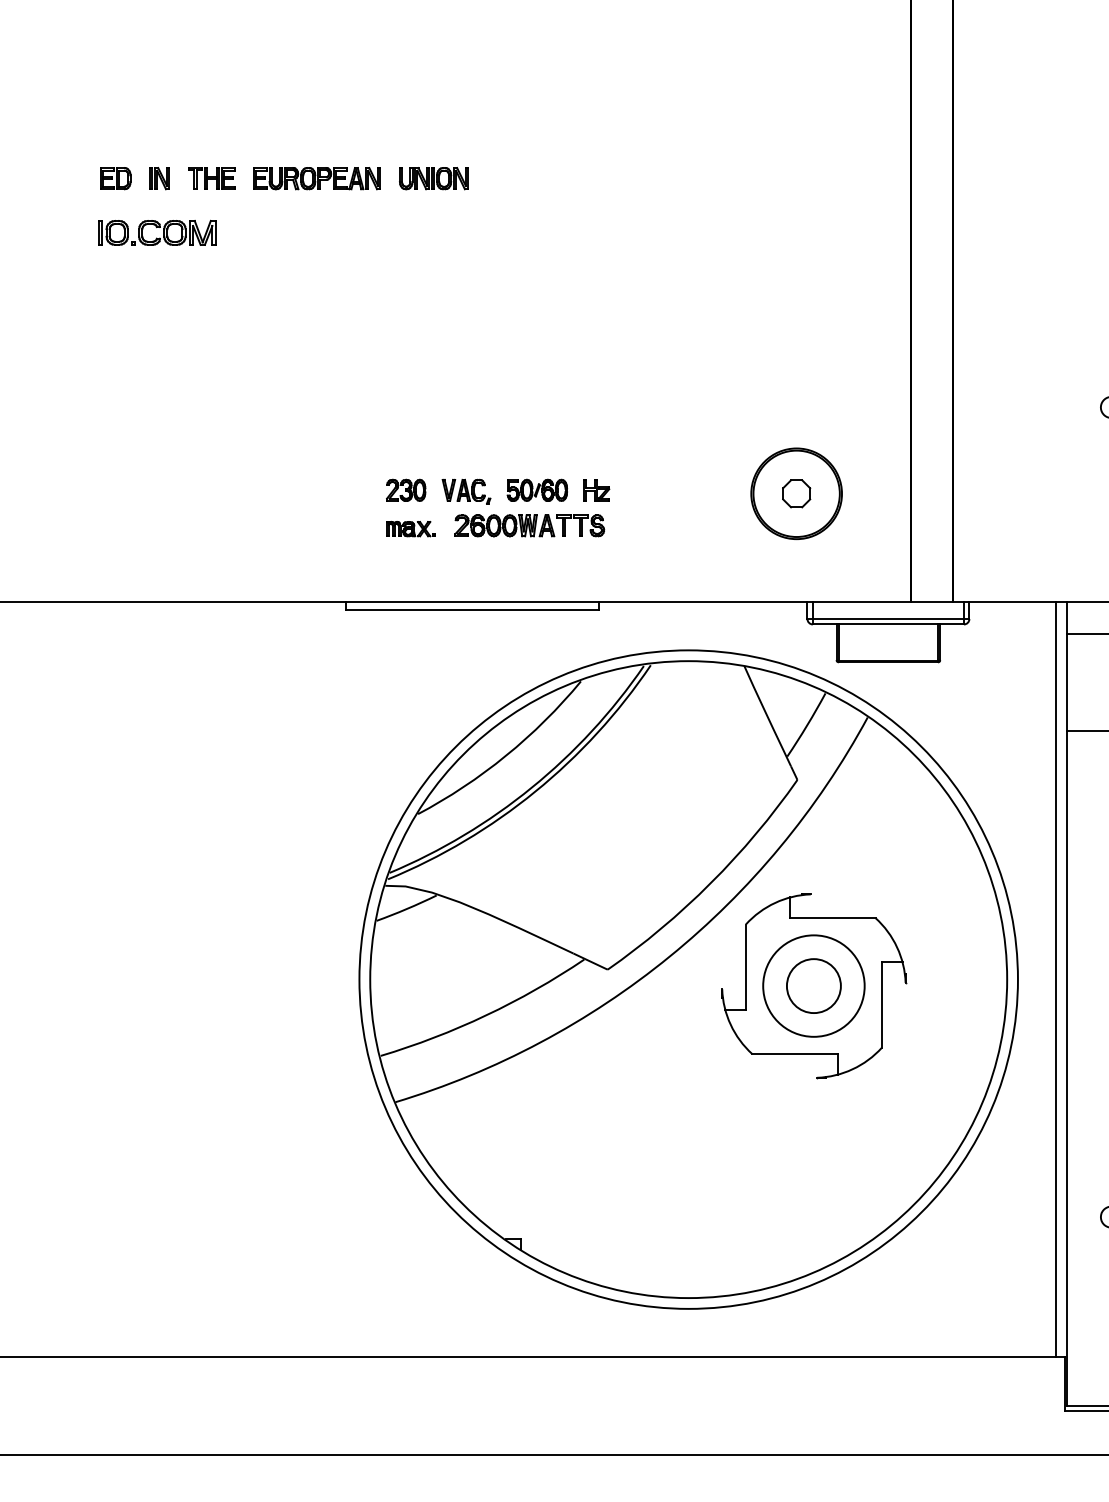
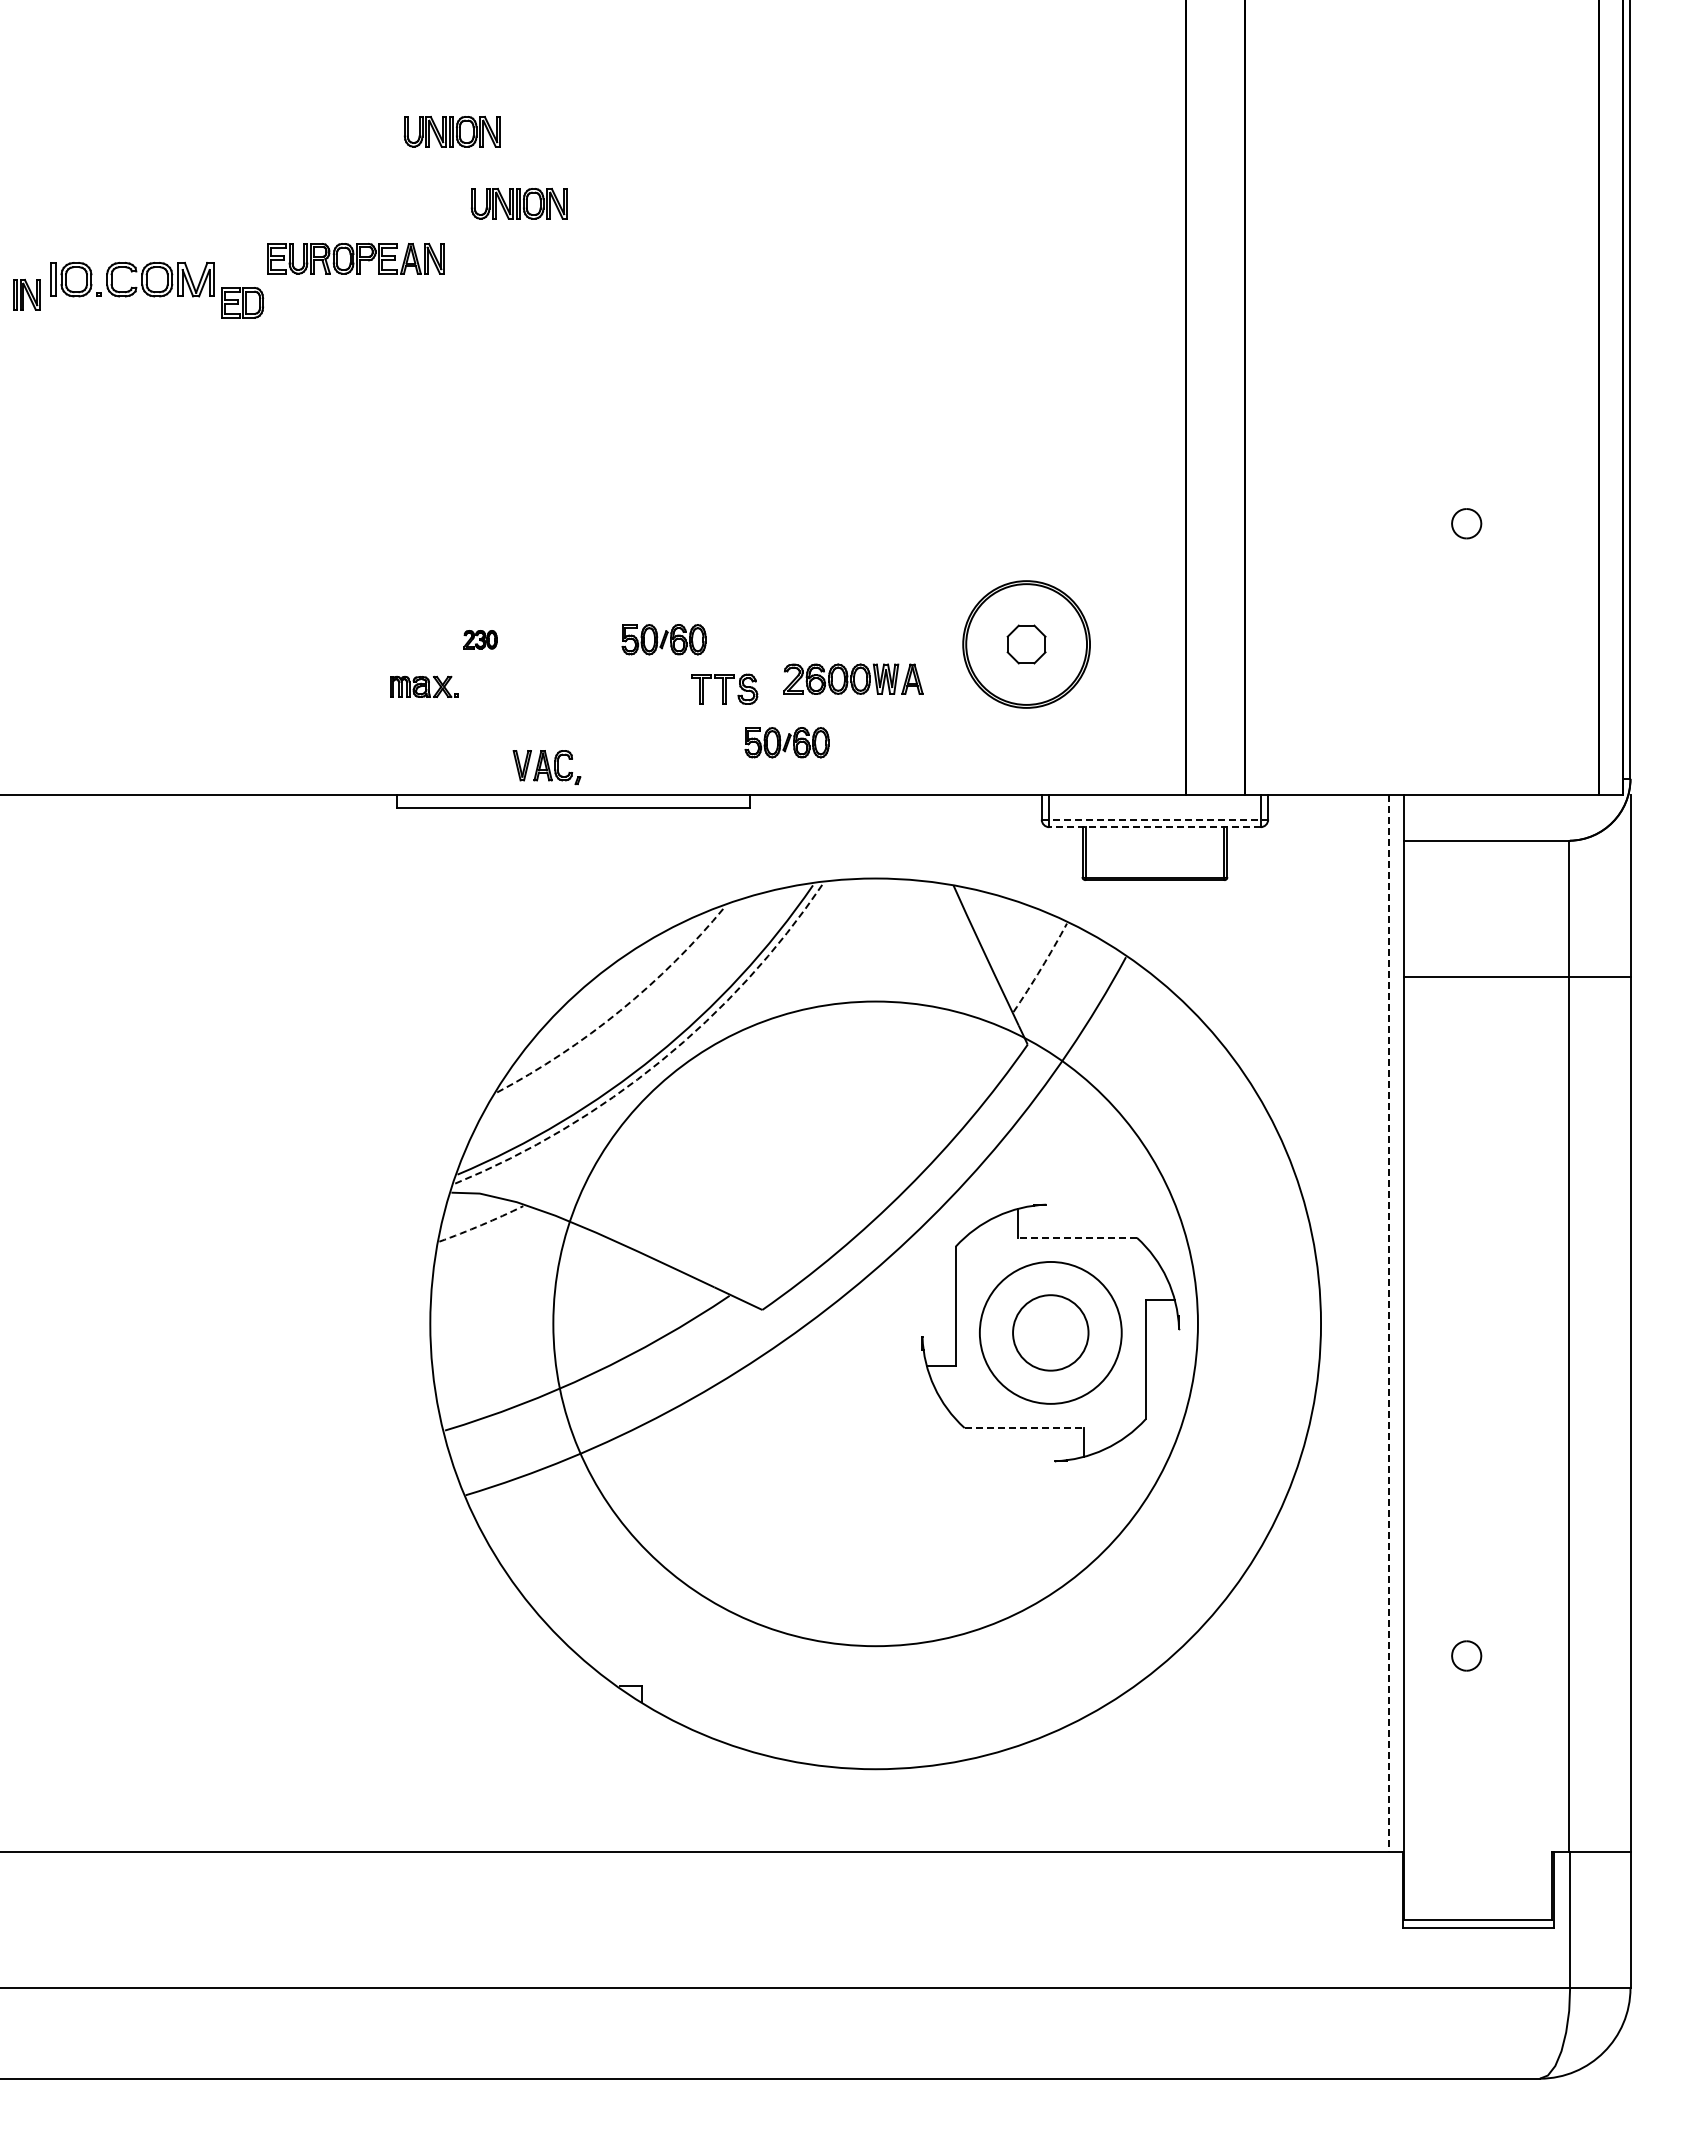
part: (385, 126) -> (451, 131), added
part: (115, 178) -> (242, 302), moved
part: (159, 178) -> (26, 294), moved
part: (211, 178) -> (208, 203), removed
part: (316, 178) -> (355, 258), moved
part: (406, 490) -> (480, 639), size x0.6
part: (597, 490) -> (747, 639), removed
part: (466, 491) -> (546, 767), moved
part: (504, 525) -> (853, 678), moved
part: (411, 528) -> (424, 686), moved
part: (624, 563) -> (786, 742), added
line: (888, 618) -> (1155, 819), solid -> dashed
line: (888, 624) -> (1154, 827), solid -> dashed
arc: (807, 725) -> (1041, 968), solid -> dashed
arc: (506, 755) -> (620, 1010), solid -> dashed
arc: (535, 792) -> (661, 1061), solid -> dashed
arc: (406, 909) -> (481, 1225), solid -> dashed
line: (833, 917) -> (1077, 1237), solid -> dashed
circle: (688, 979) -> (875, 1323), size x0.7
line: (1055, 980) -> (1388, 1324), solid -> dashed
line: (795, 1054) -> (1024, 1428), solid -> dashed

